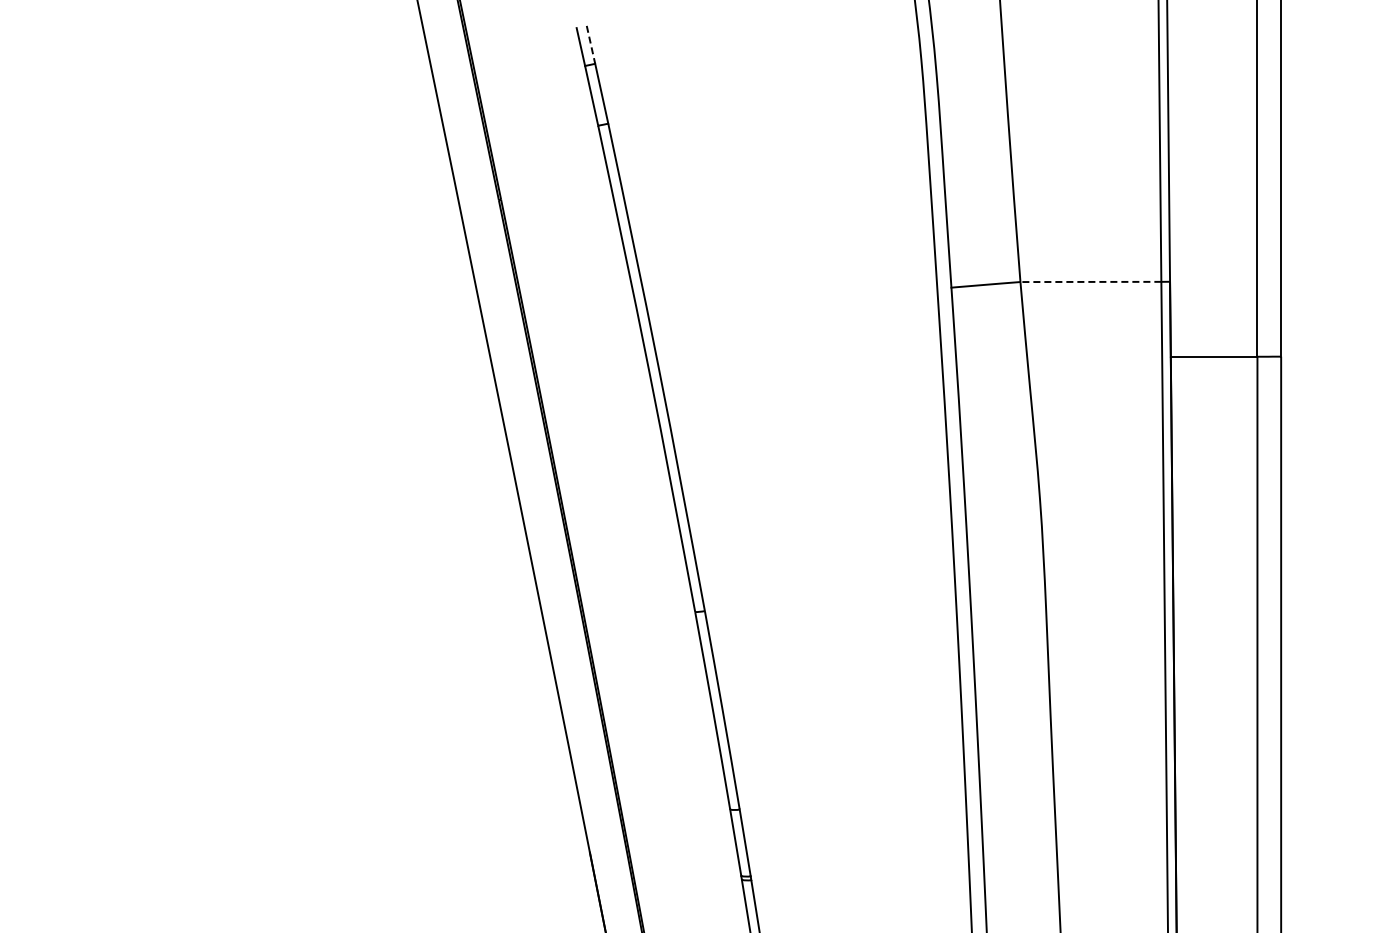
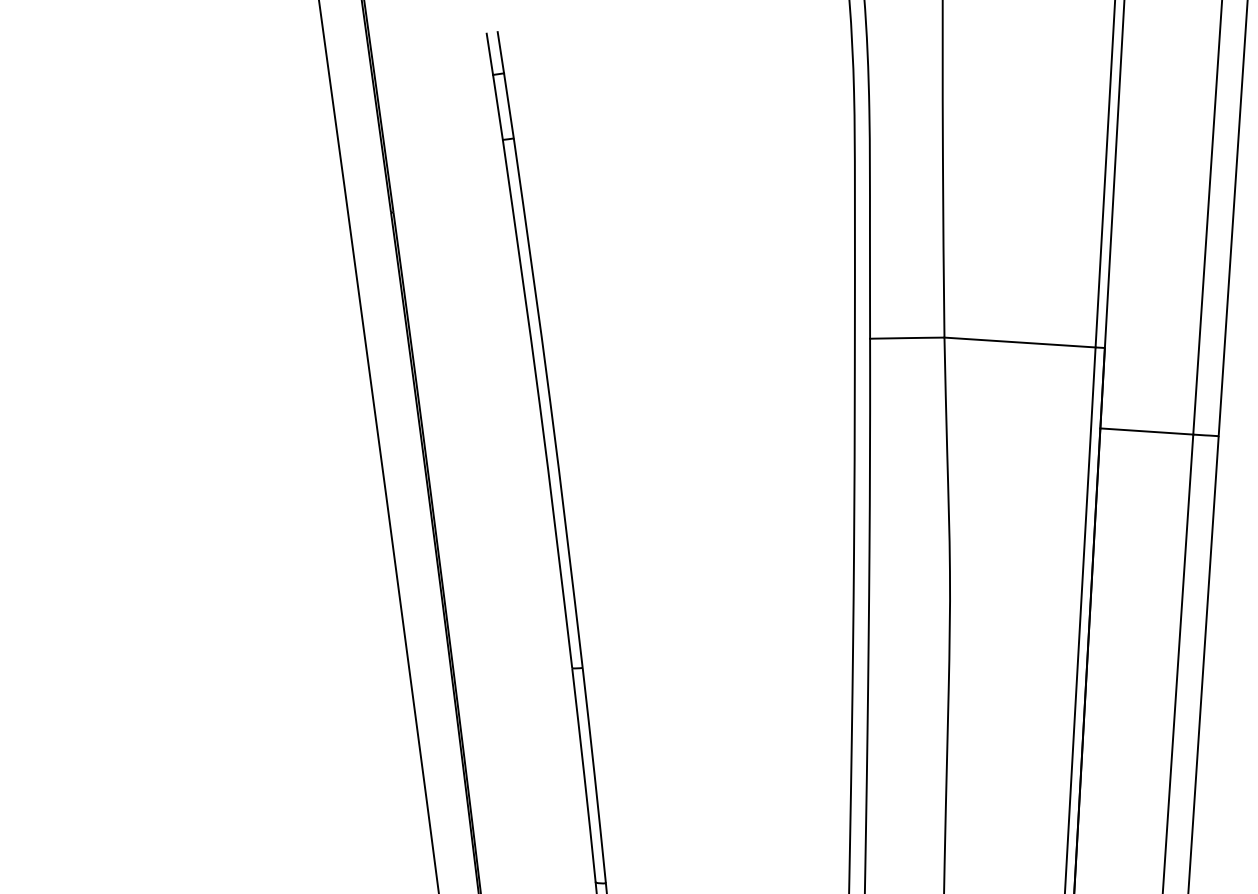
line: (591, 45) -> (501, 53), dashed -> solid
line: (1090, 281) -> (1019, 342), dashed -> solid

